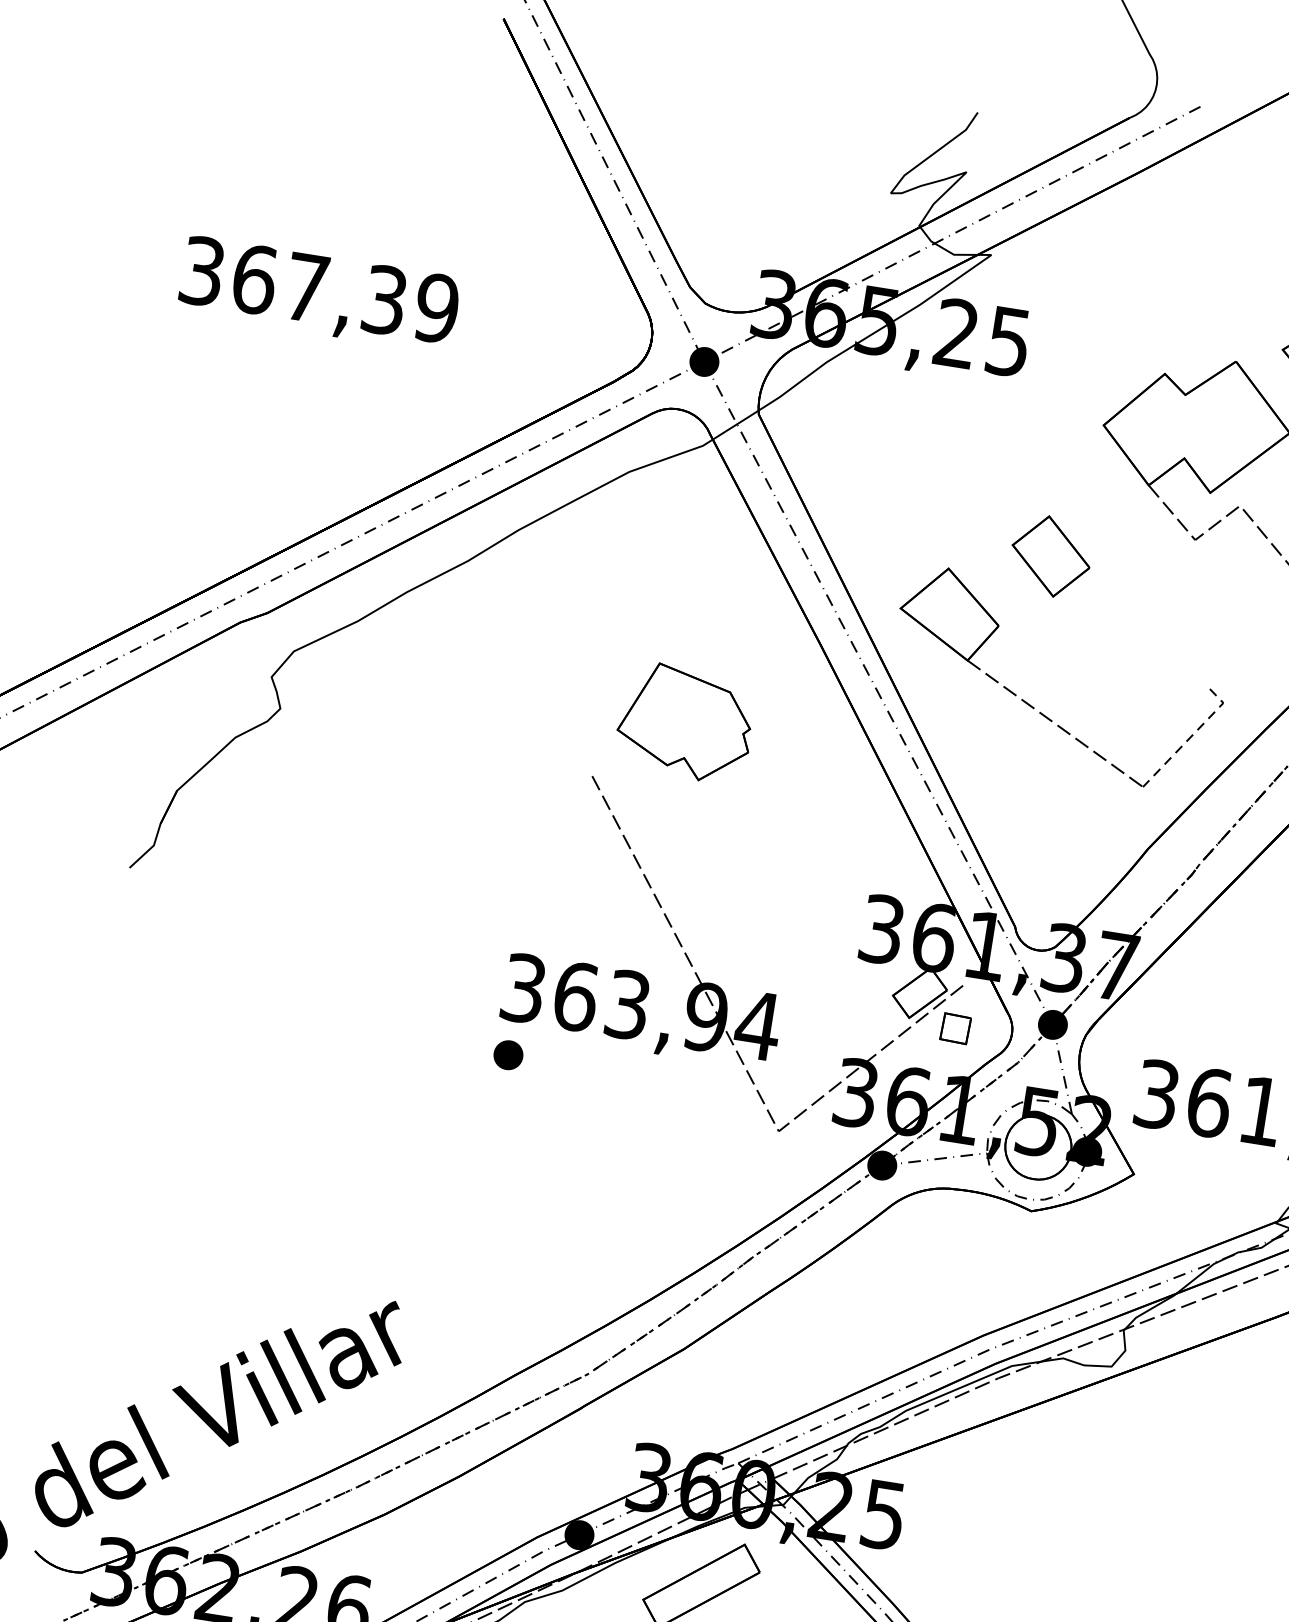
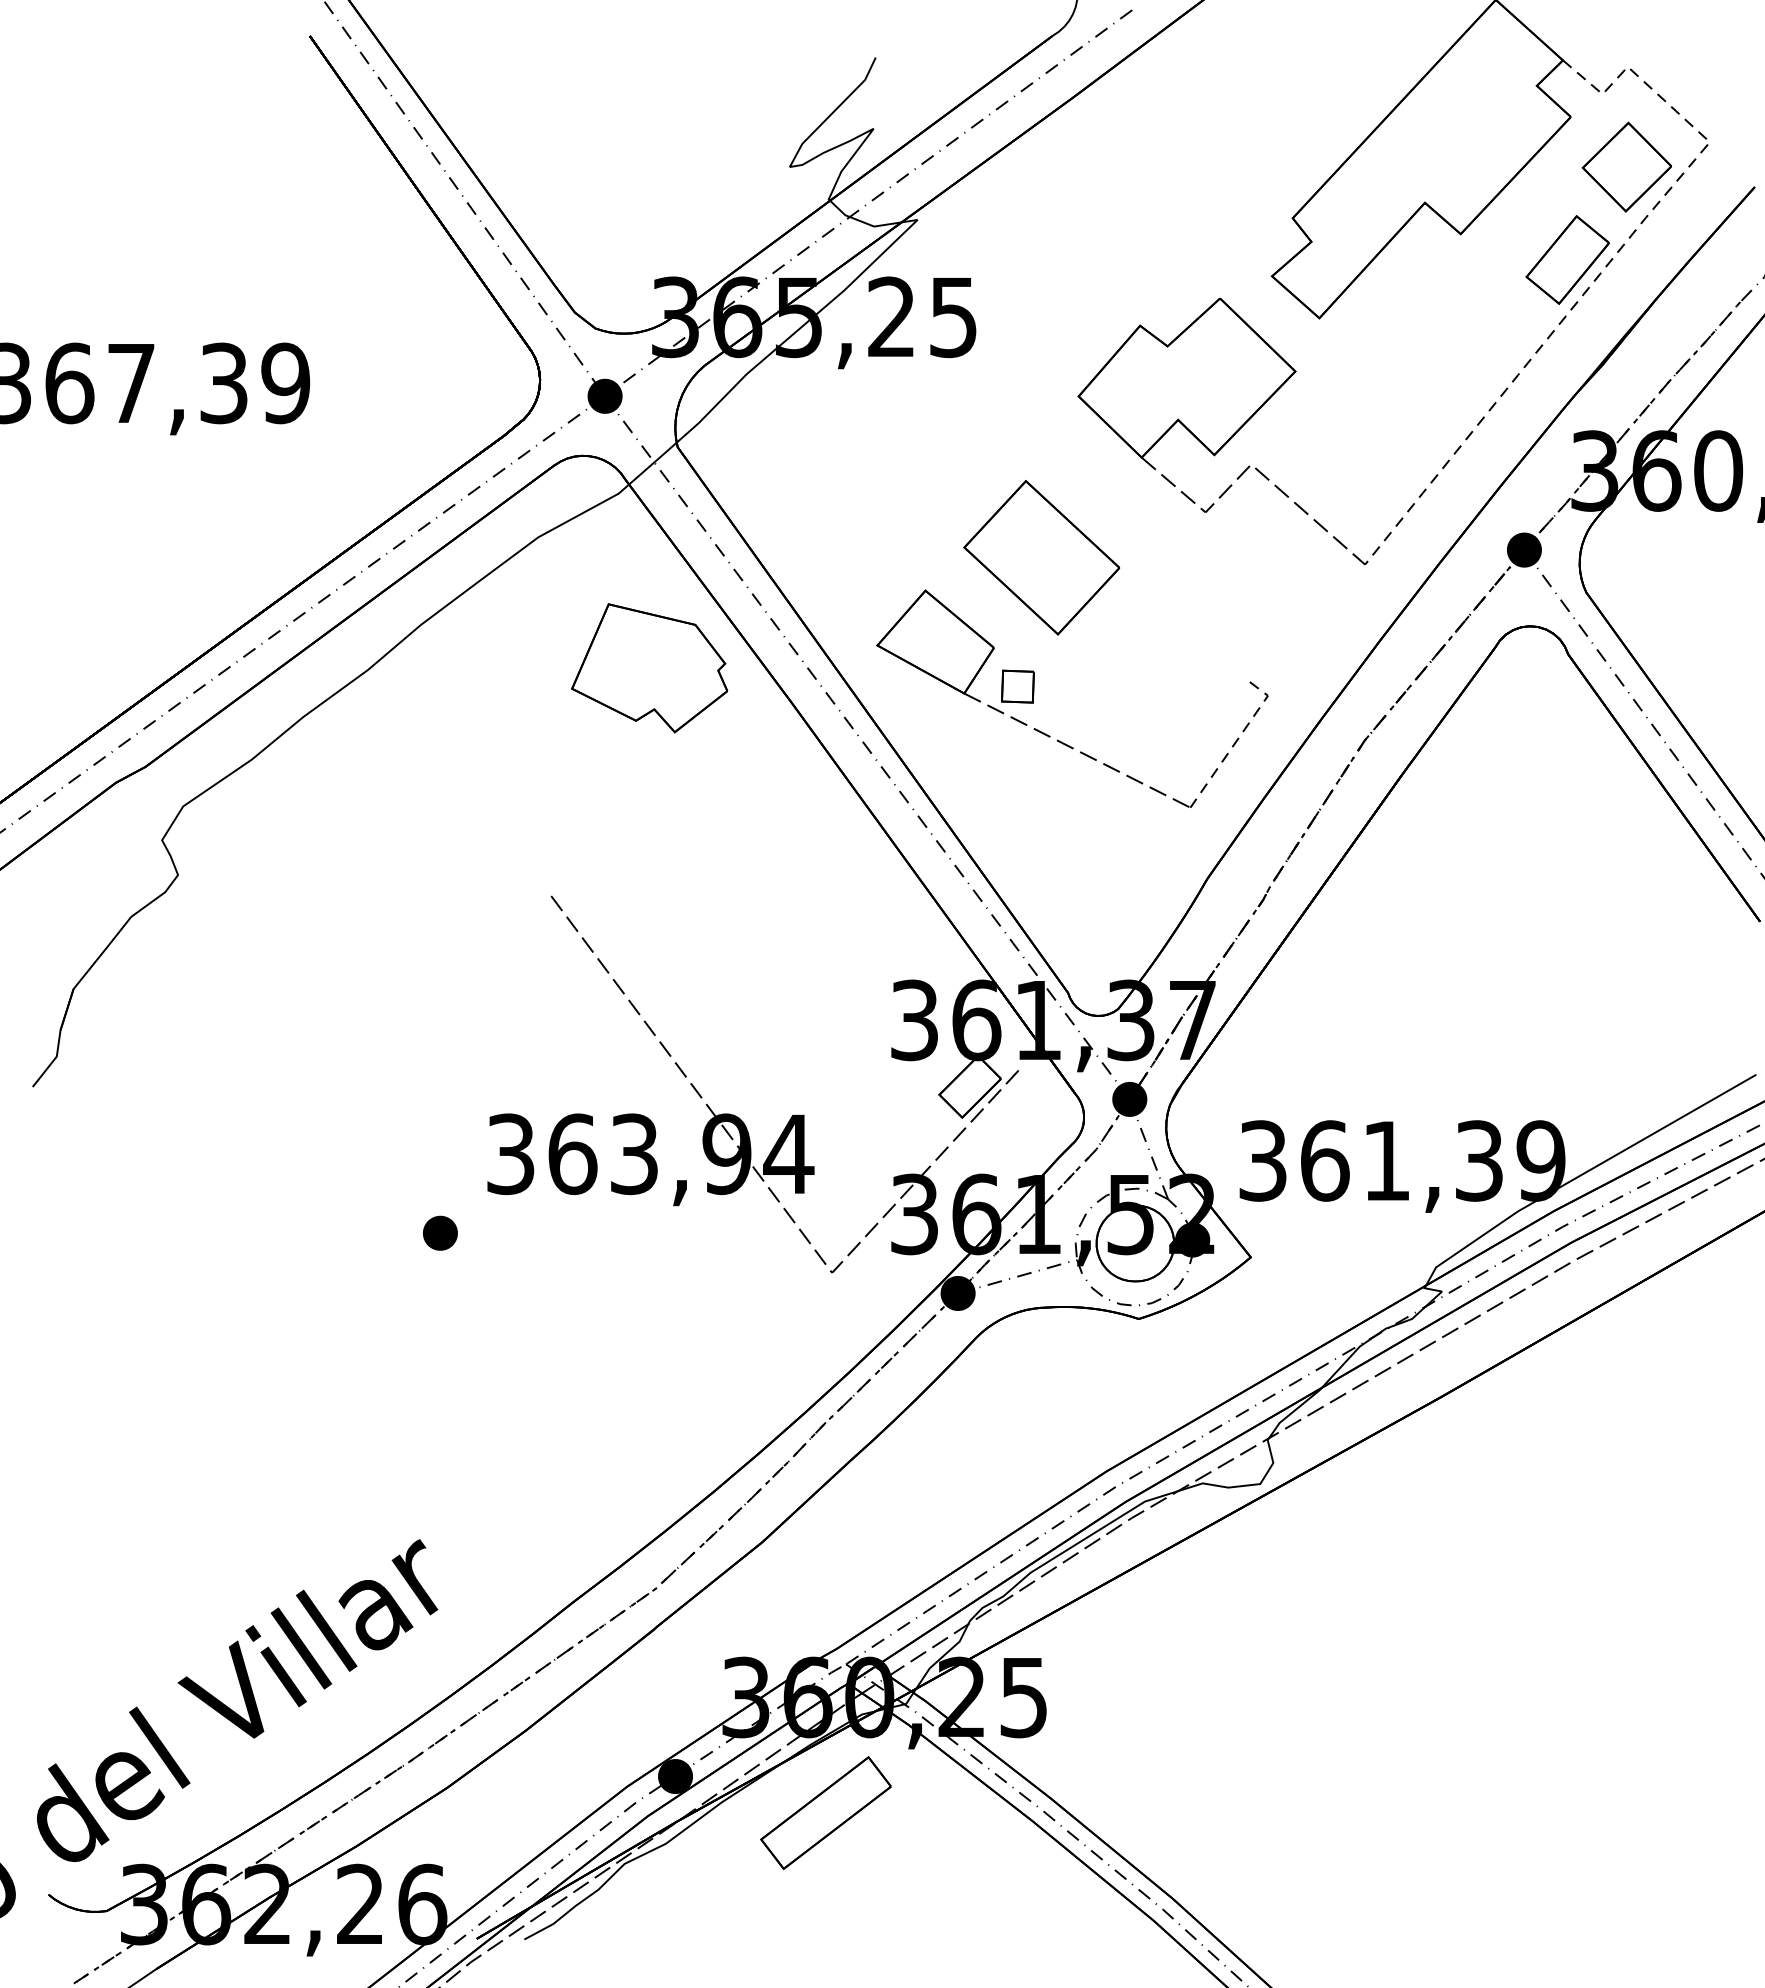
part: (1050, 556) -> (1041, 557), size x1.67
part: (685, 723) -> (649, 668), moved
part: (955, 1028) -> (1017, 686), moved
part: (508, 1054) -> (440, 1232), moved

